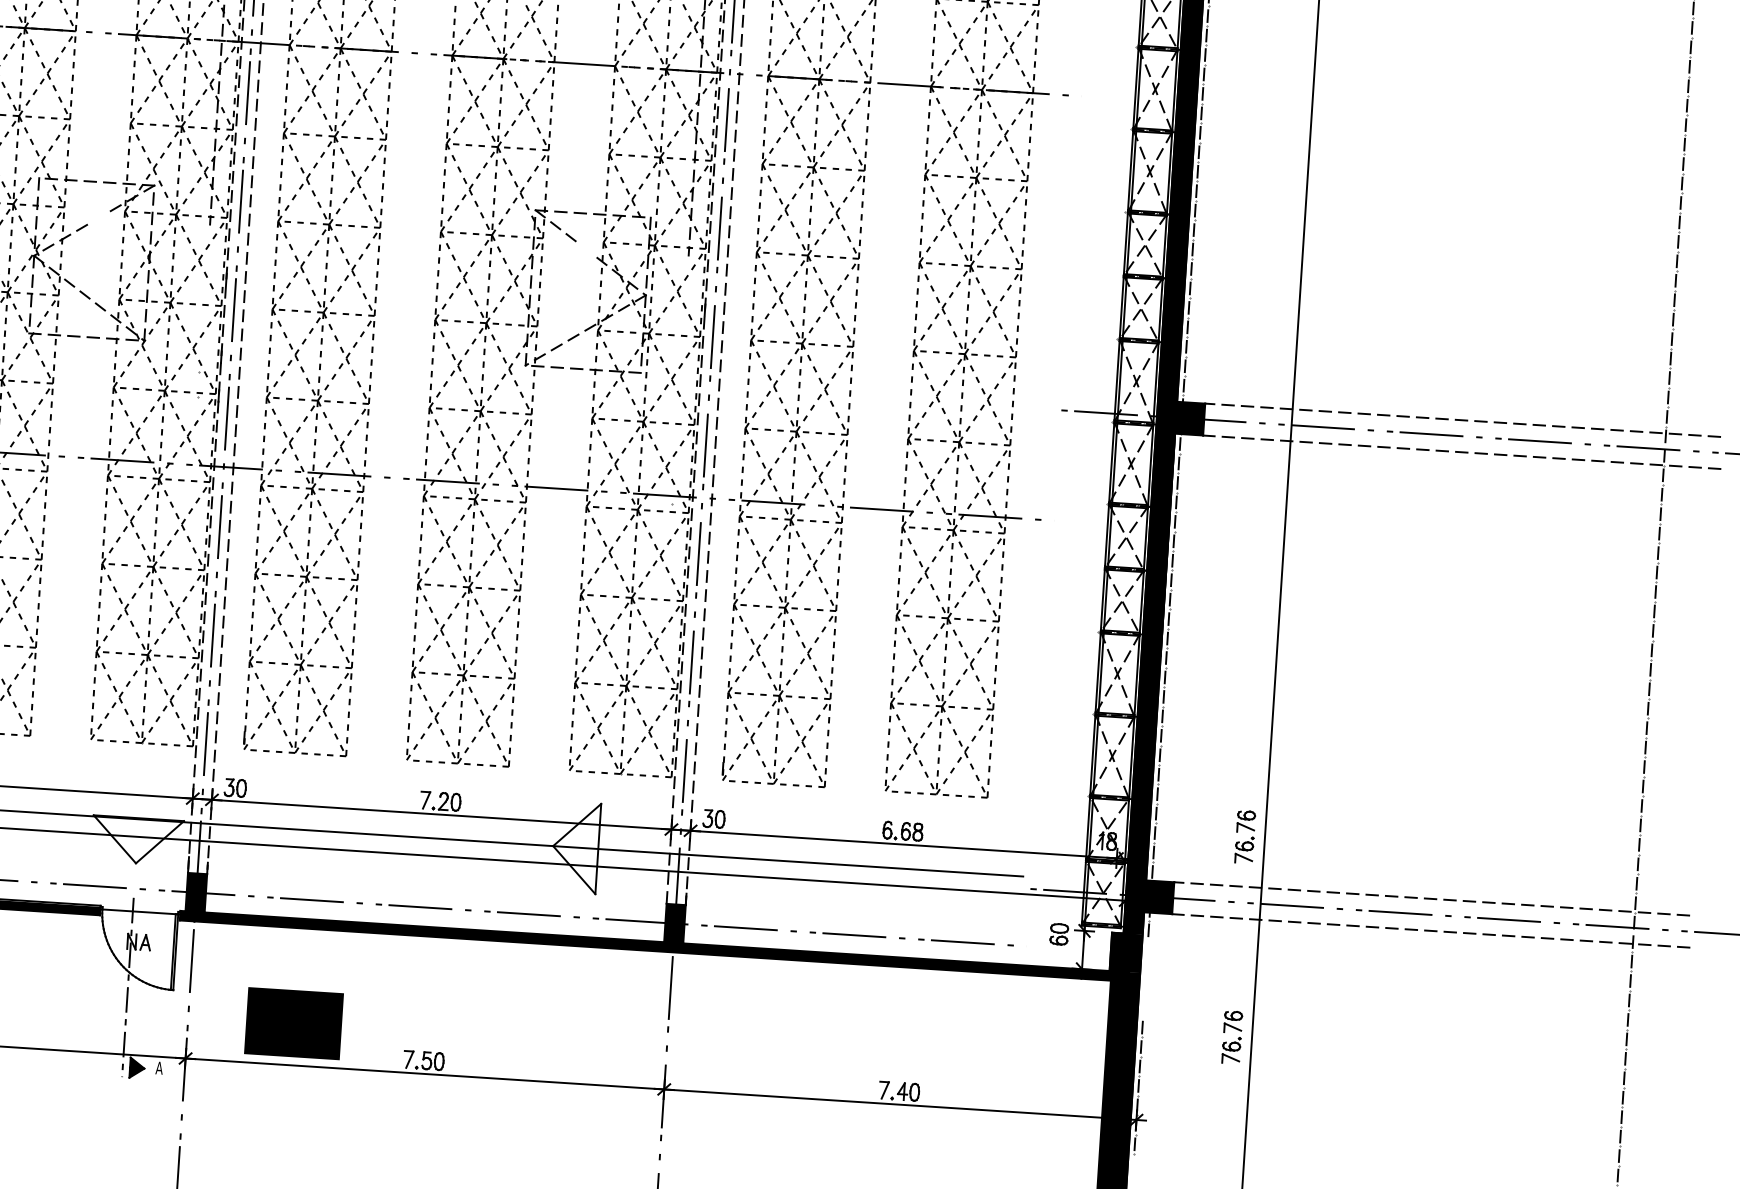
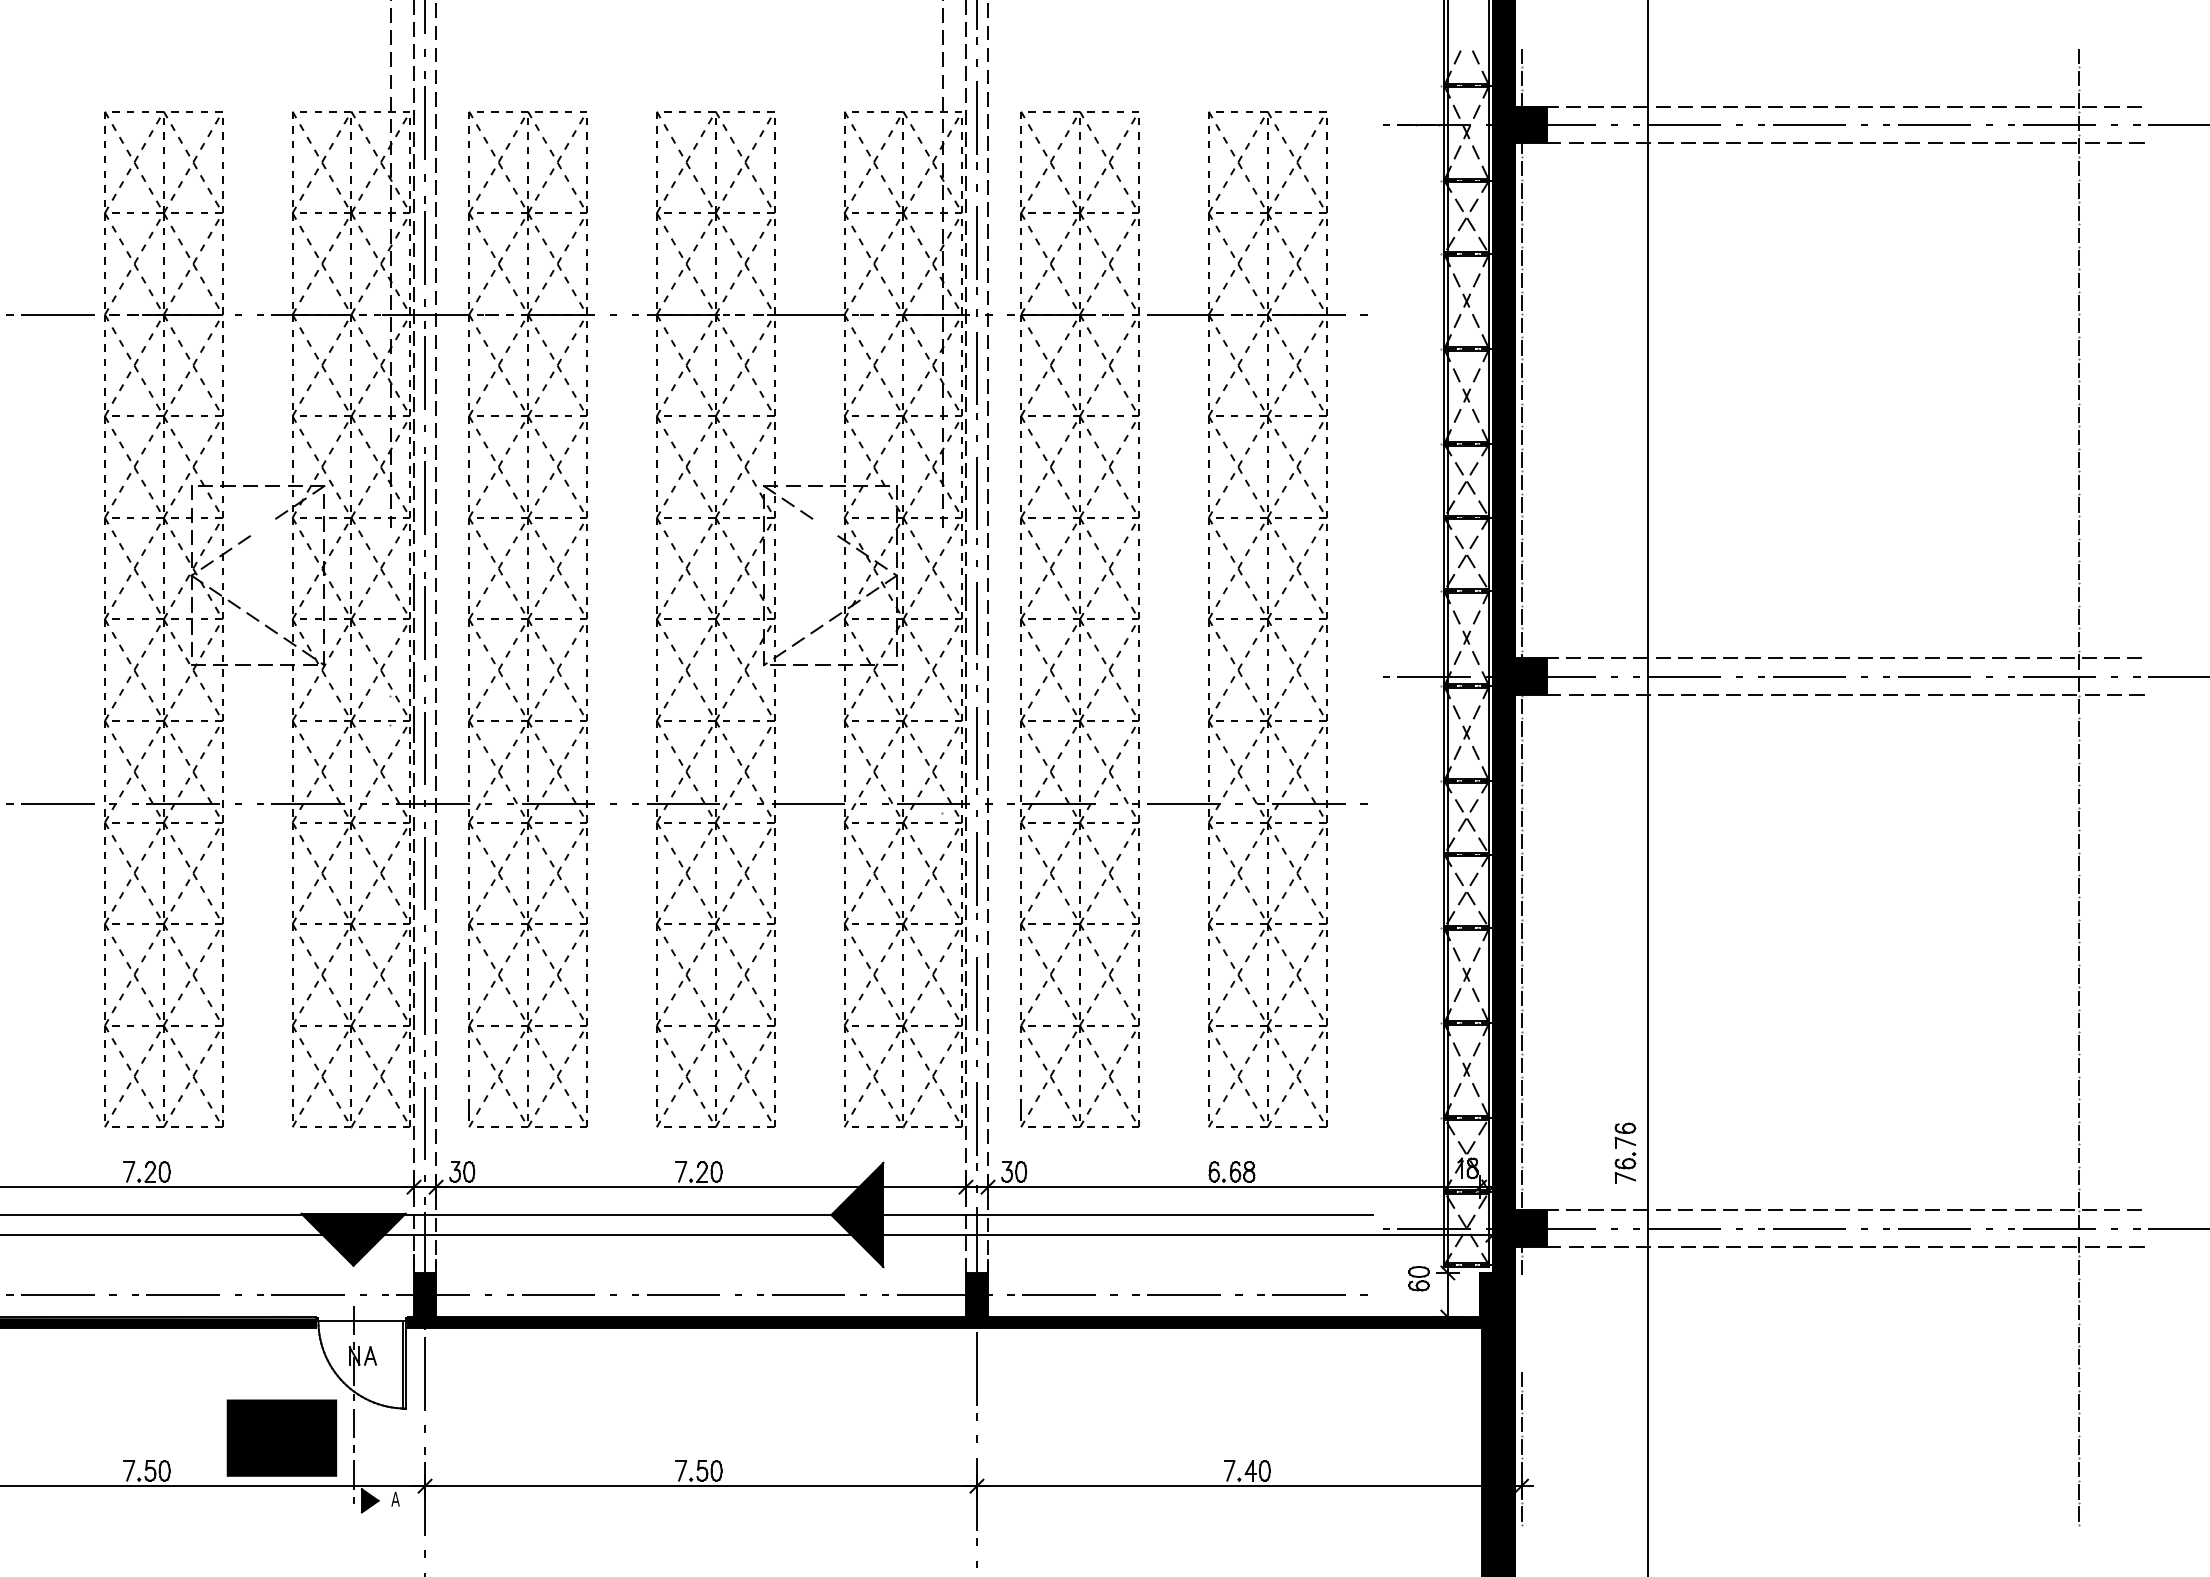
fill: (137, 840) -> (353, 1239), added
fill: (575, 847) -> (857, 1214), added
part: (293, 1023) -> (281, 1437), moved
part: (1232, 1036) -> (1625, 1383), removed

